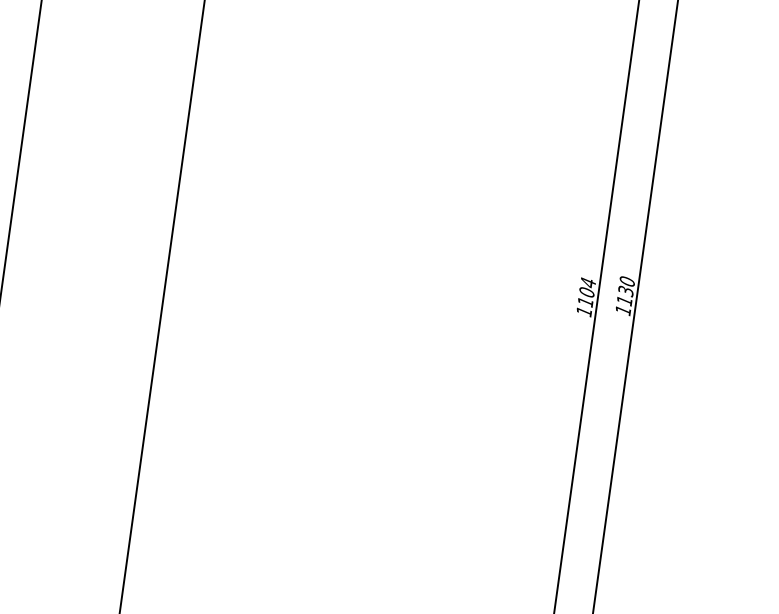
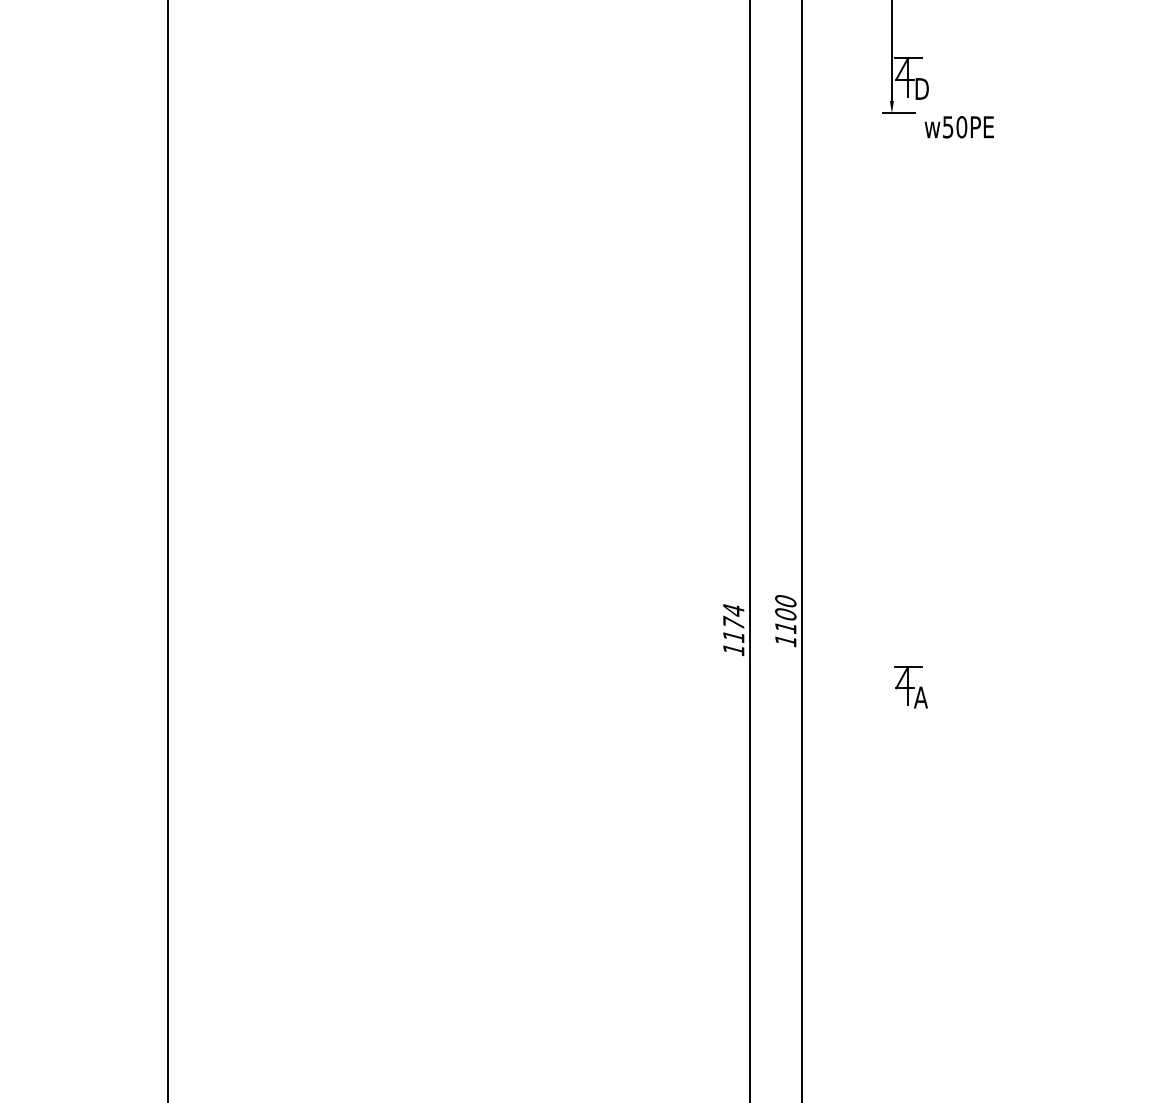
text: (586, 291) -> (733, 622), 1104 -> 1174
text: (625, 291) -> (785, 614), 1130 -> 1100
part: (709, 357) -> (910, 687), added

